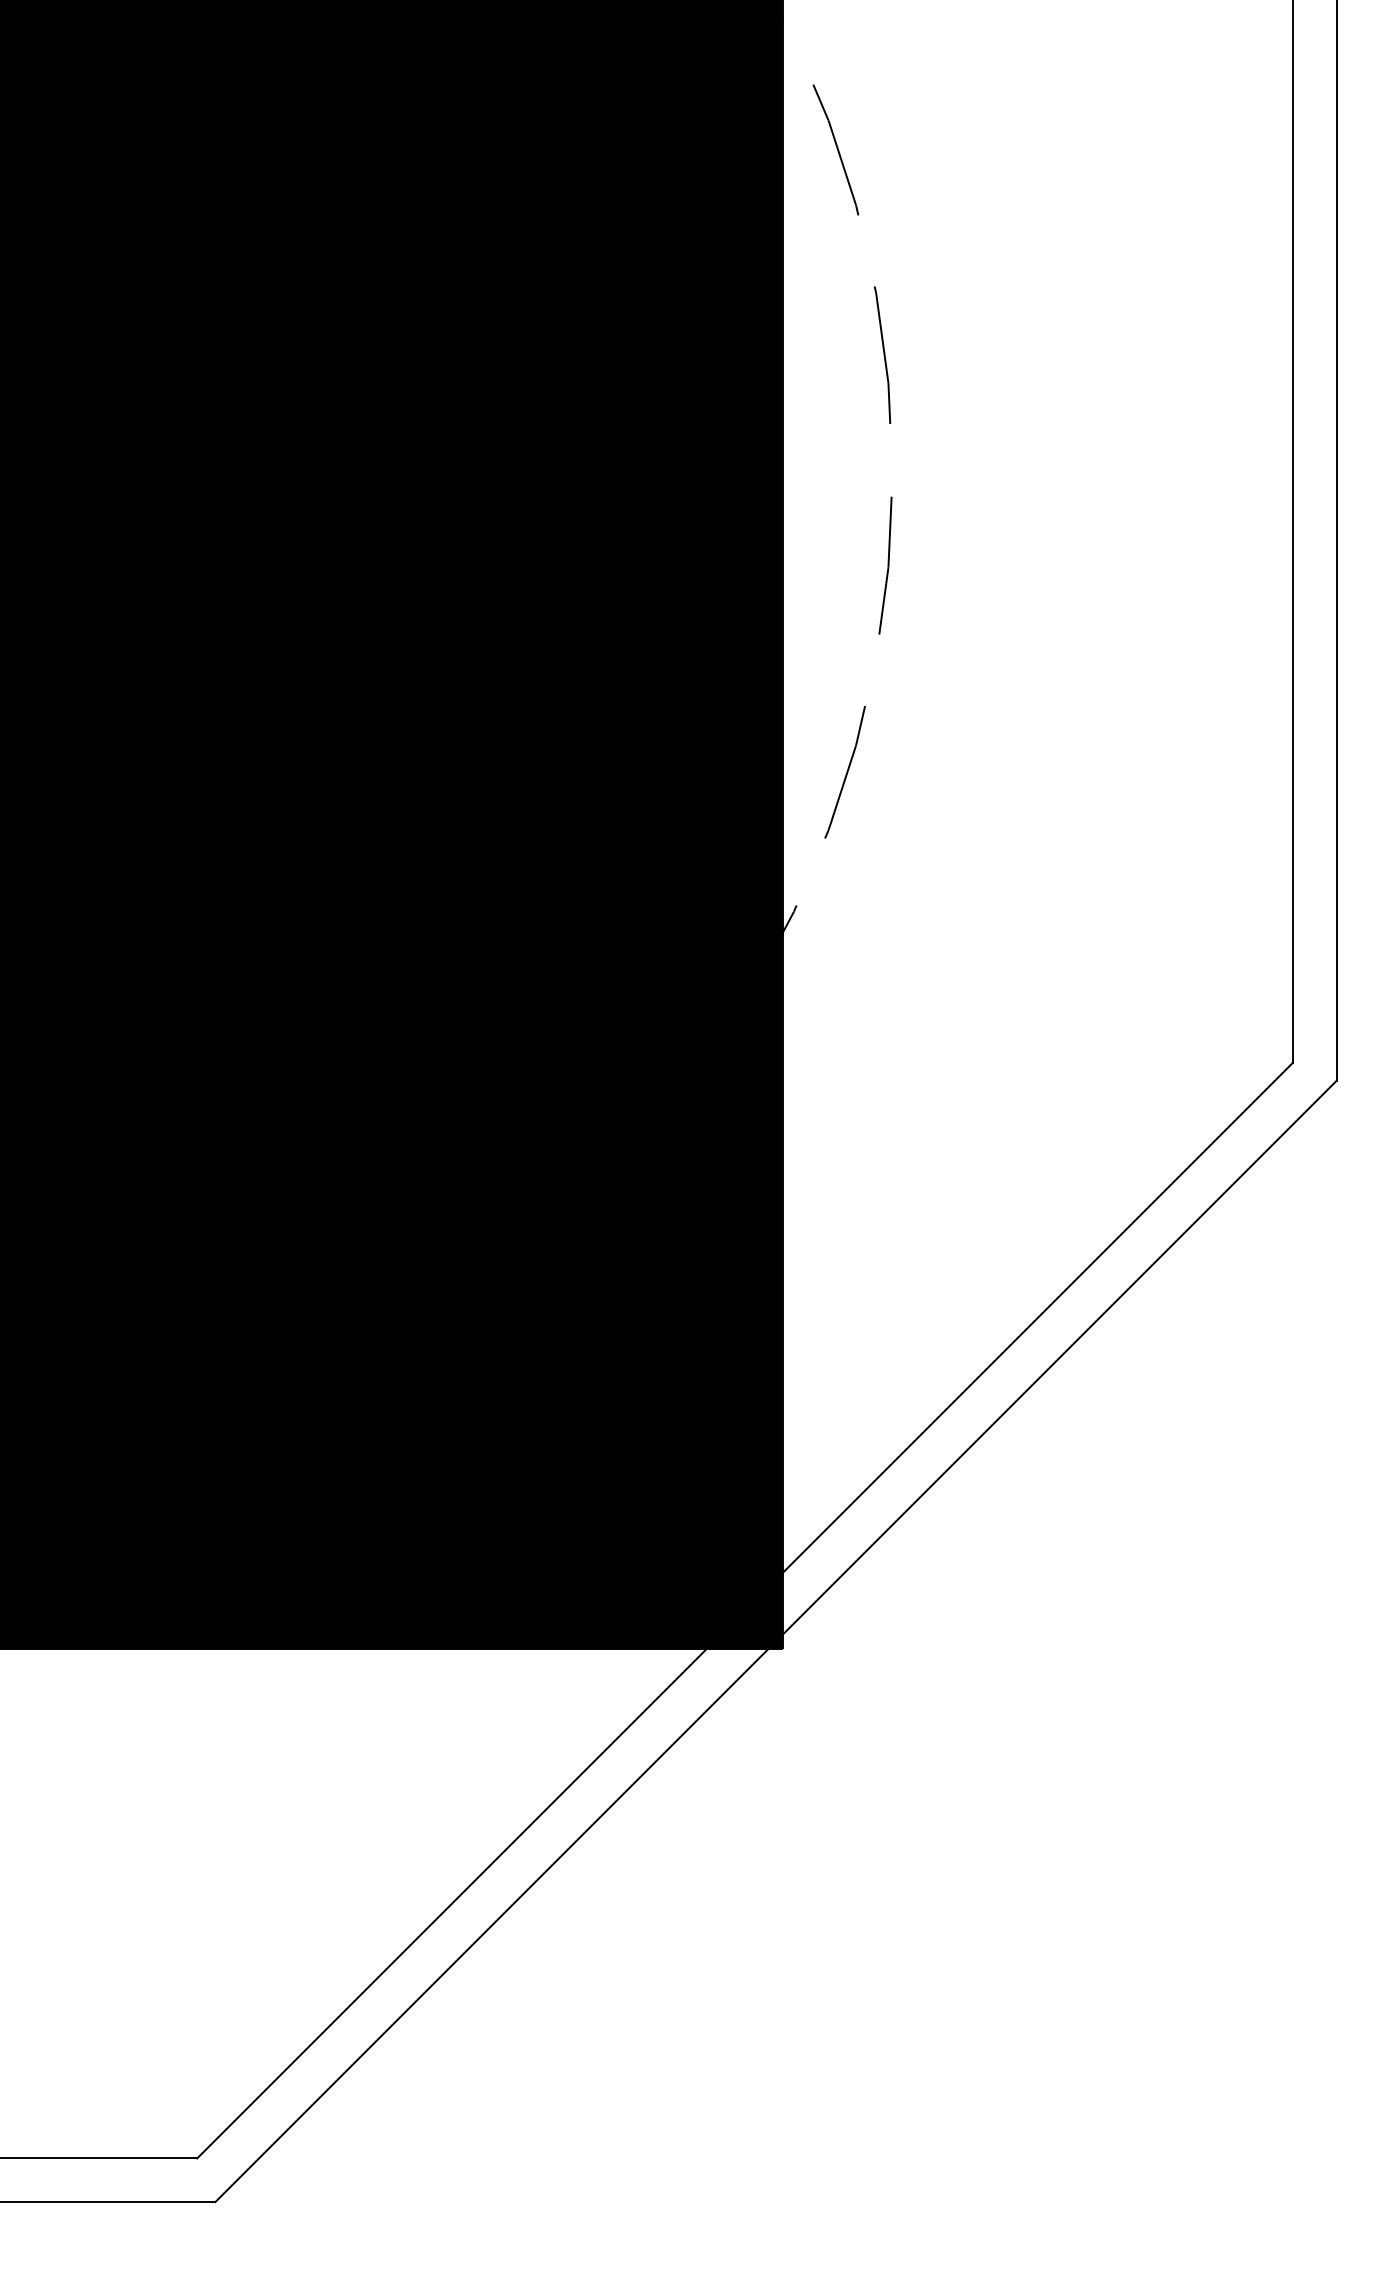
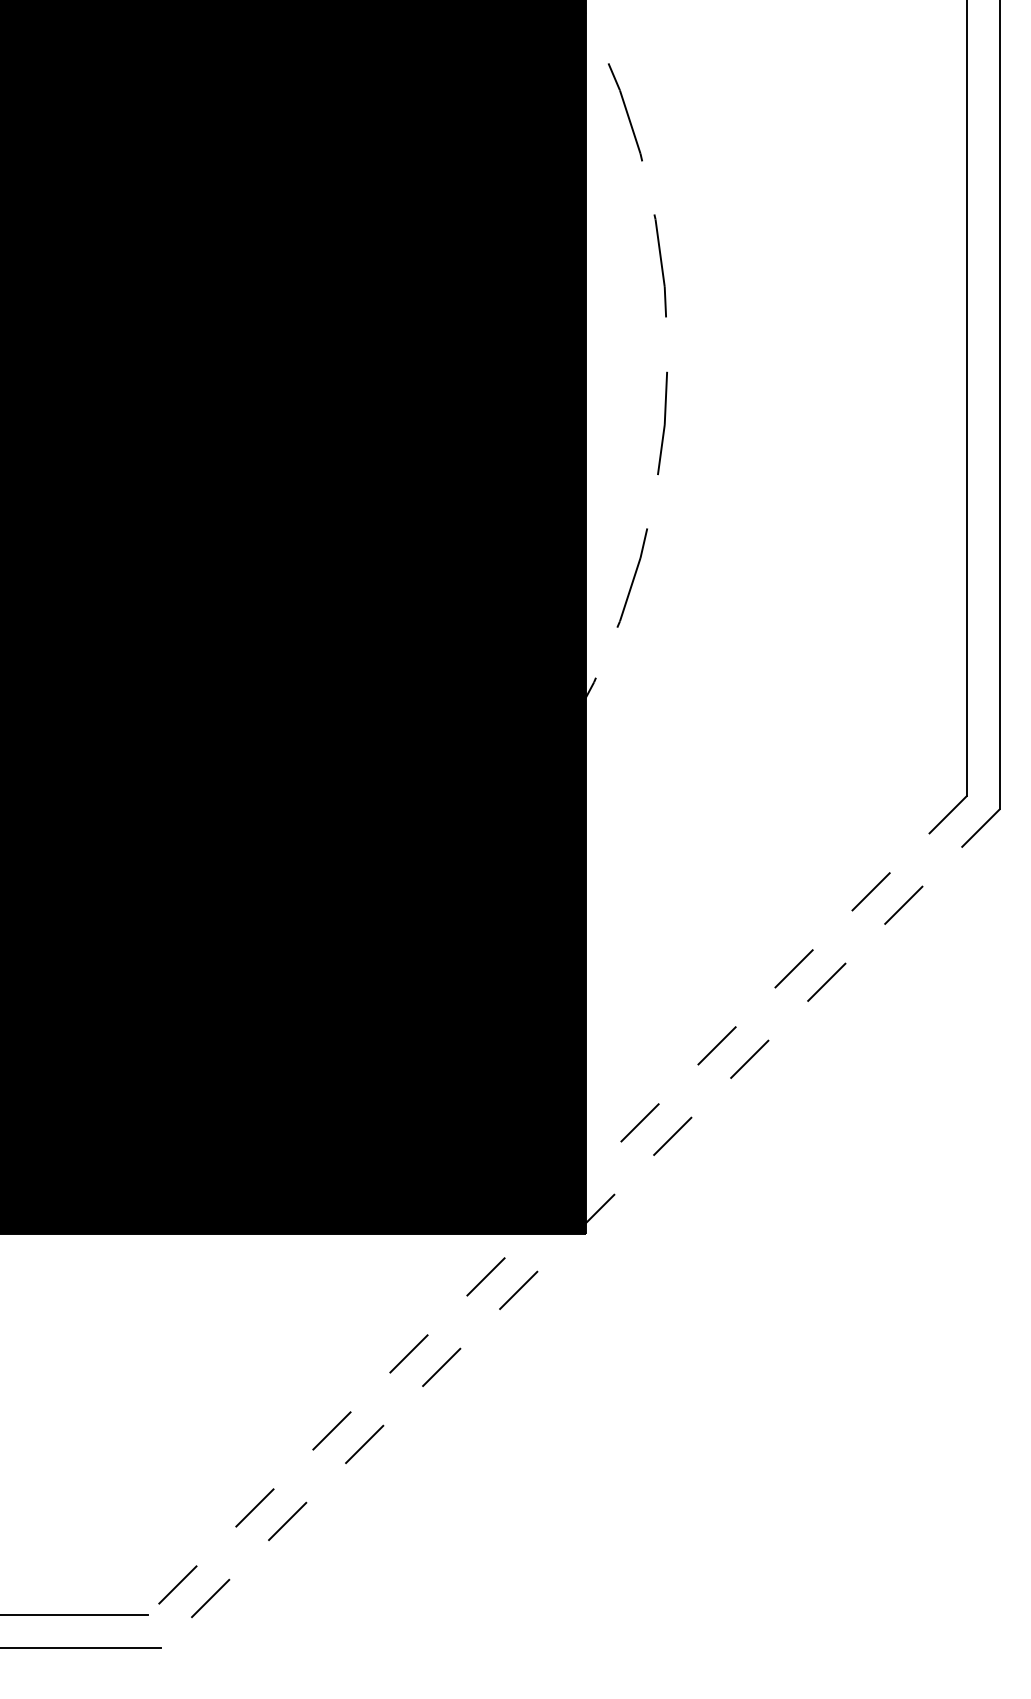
line: (745, 1610) -> (557, 1205), solid -> dashed
line: (775, 1641) -> (580, 1228), solid -> dashed

